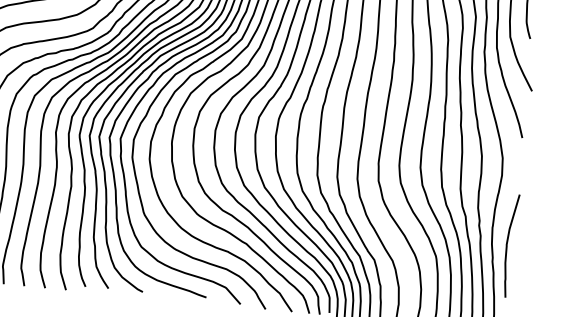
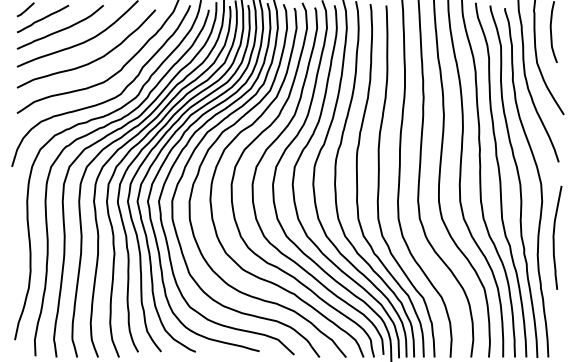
curve: (507, 245) -> (554, 237), moved

